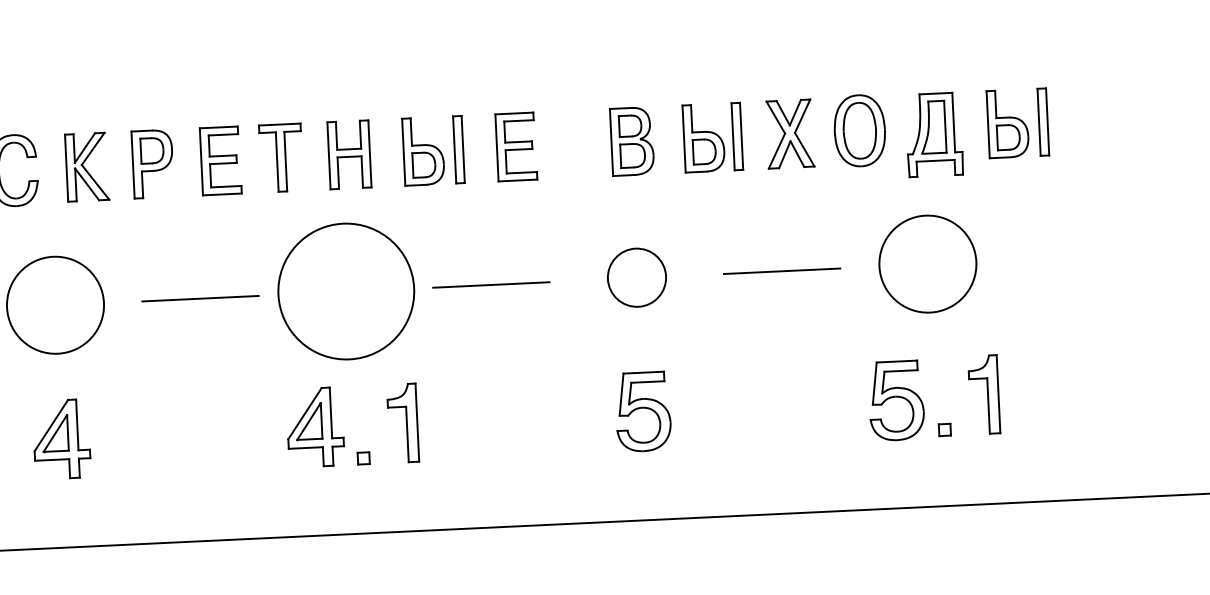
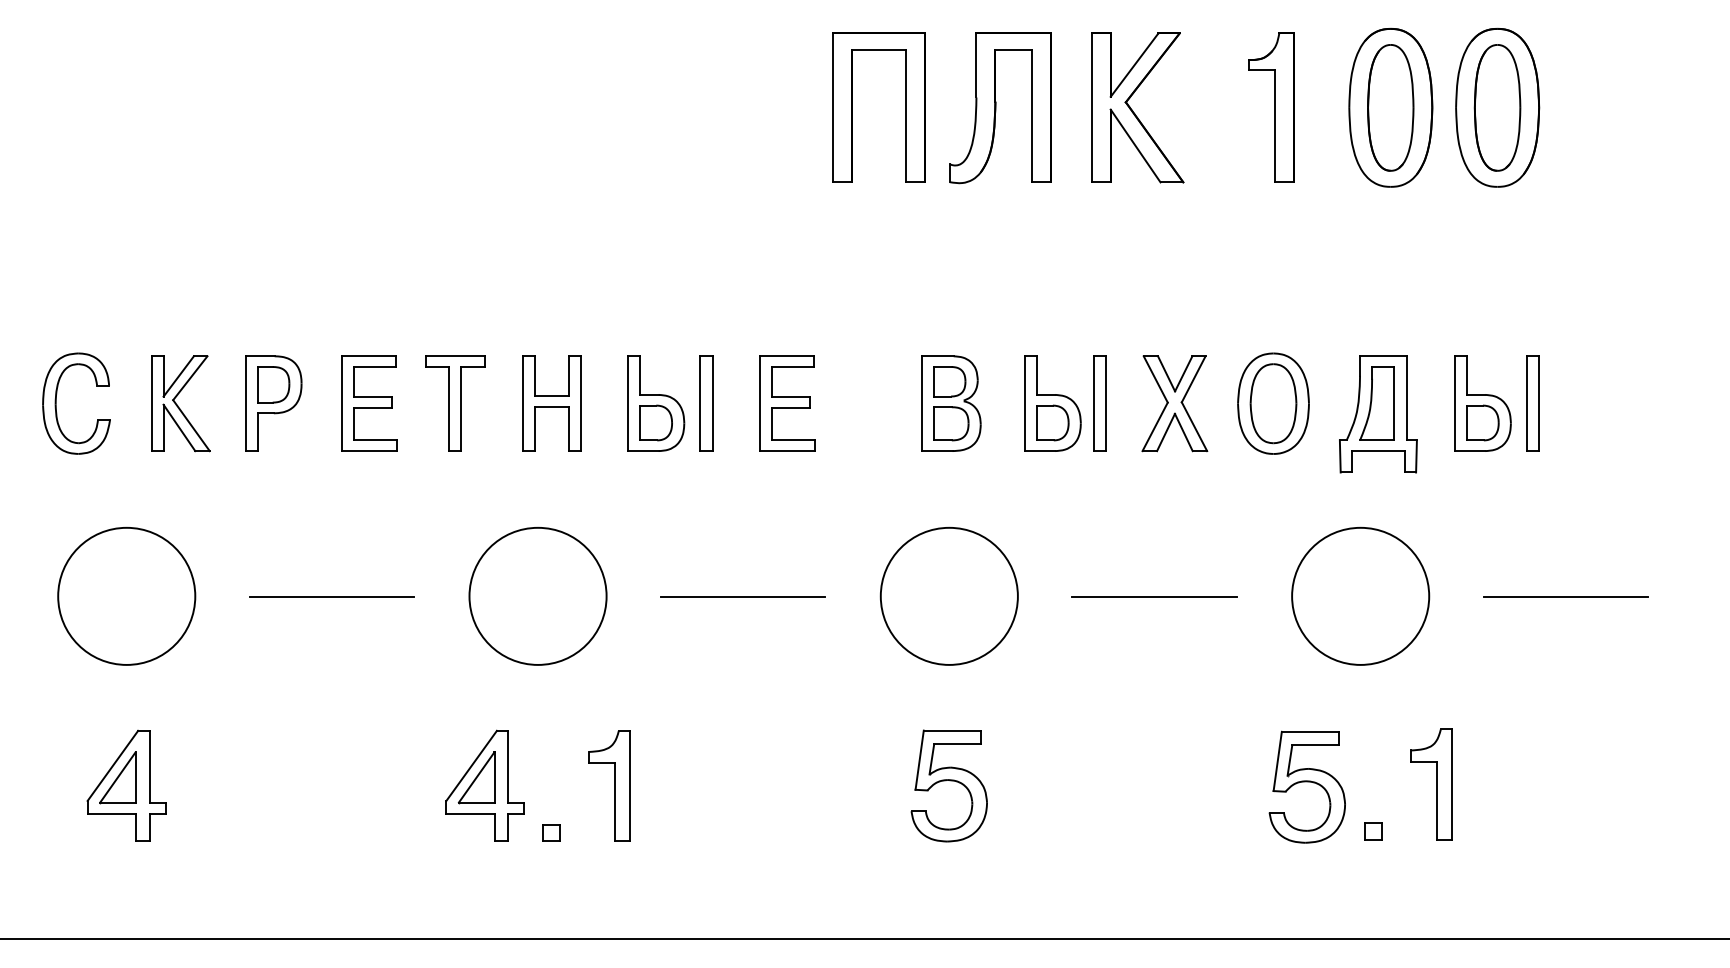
line: (1072, 257) -> (1565, 596), added
circle: (636, 277) -> (948, 595), size x1.67
circle: (345, 290) -> (537, 595), size x0.71

